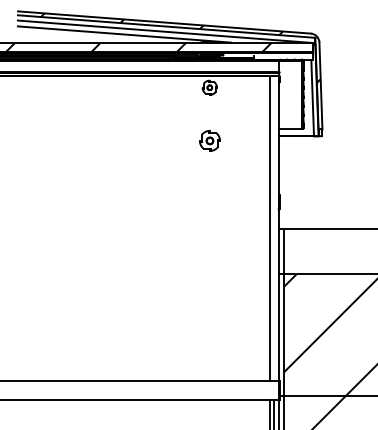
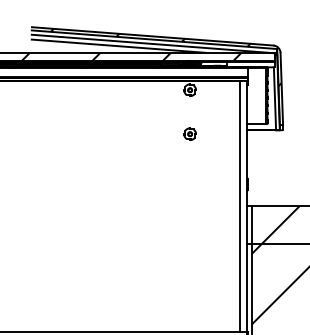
part: (209, 141) -> (189, 134), size x0.71
hatch: (319, 251) -> (280, 225), added

